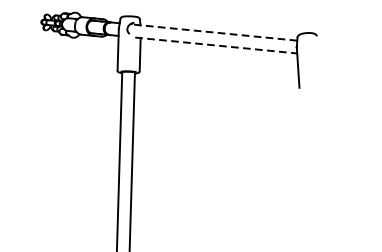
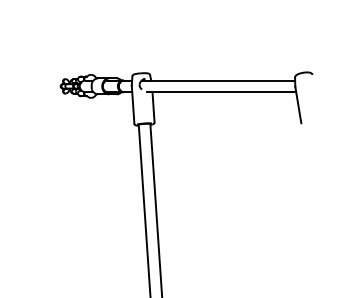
line: (213, 32) -> (218, 80), dashed -> solid
line: (216, 45) -> (222, 92), dashed -> solid

